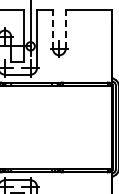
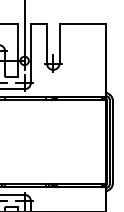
line: (52, 29) -> (46, 44), dashed -> solid
line: (65, 29) -> (59, 44), dashed -> solid

